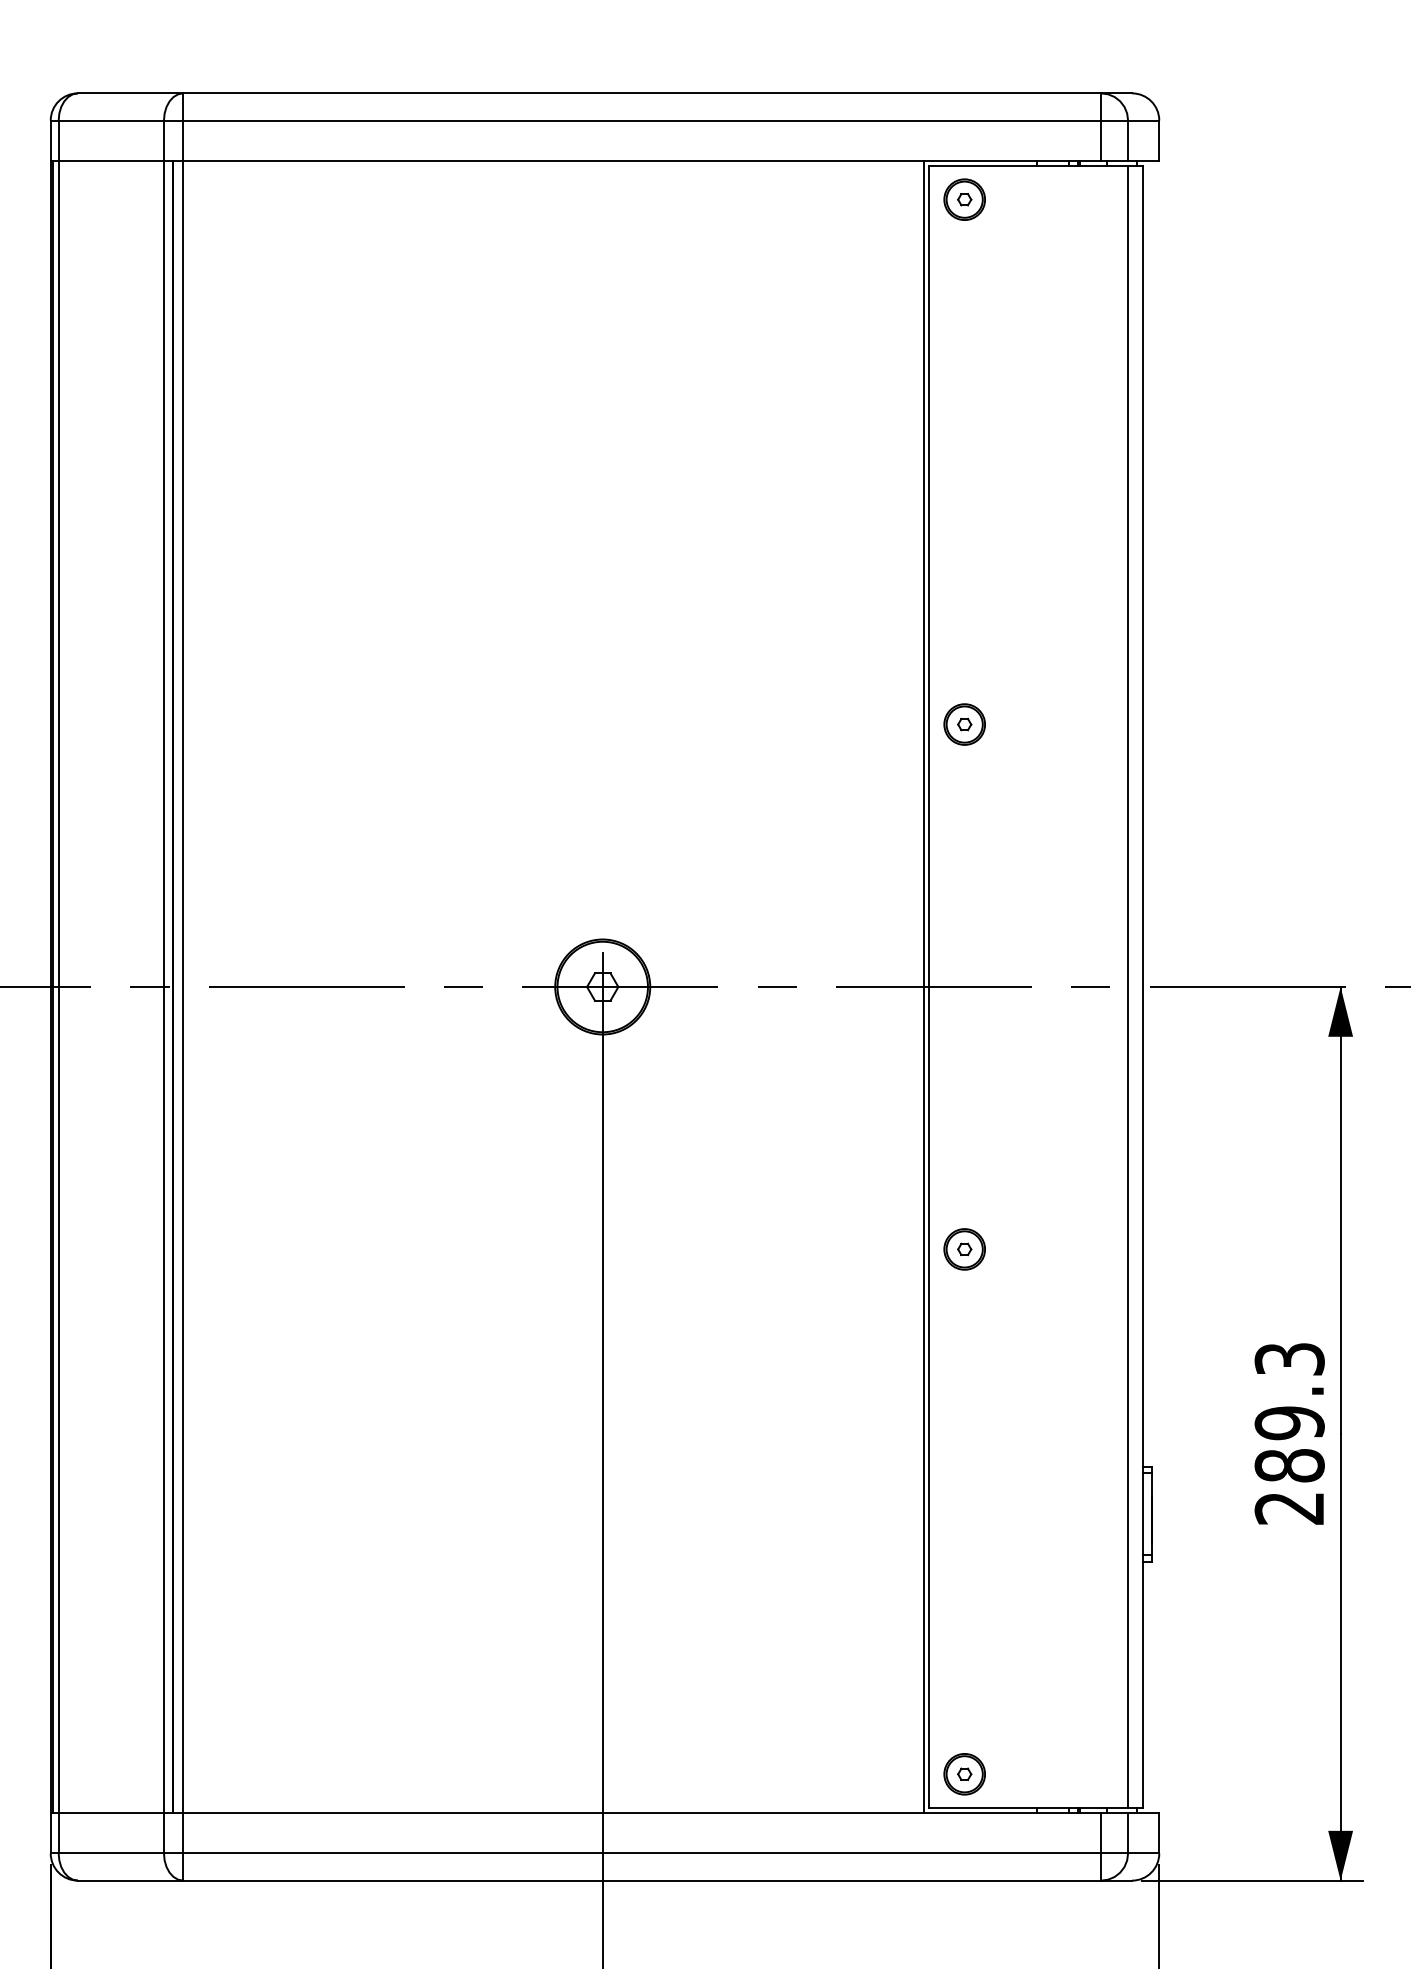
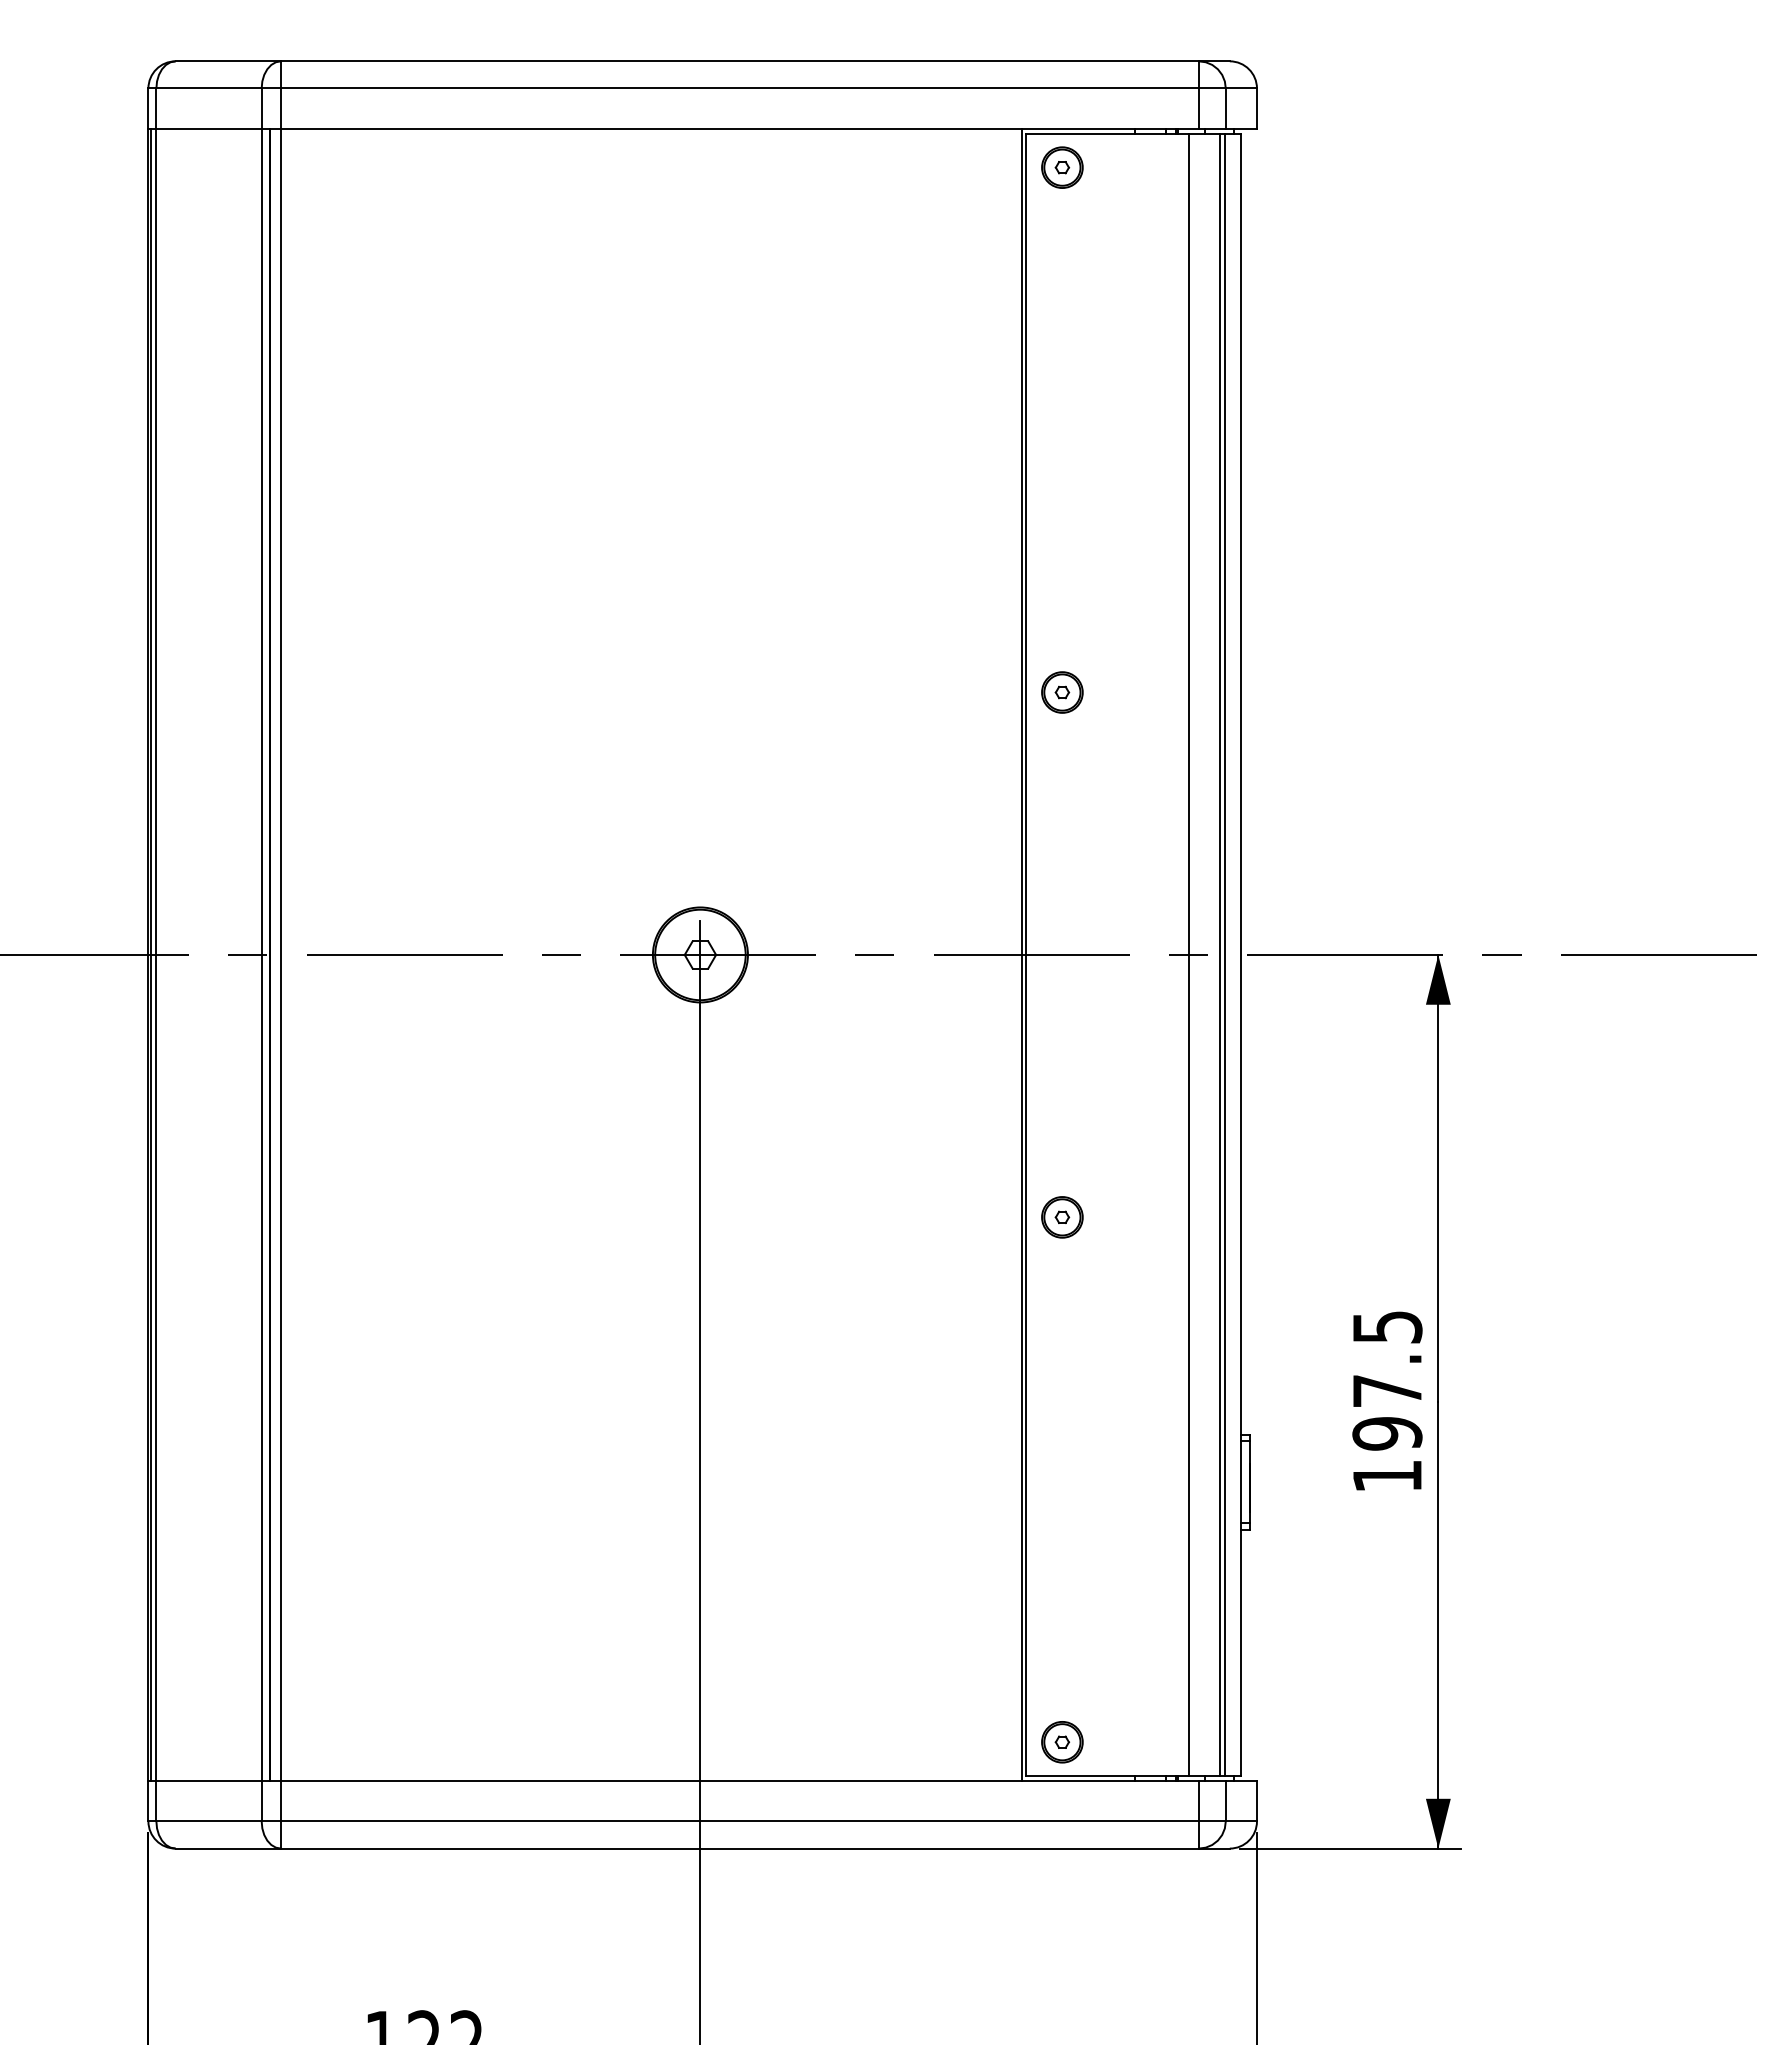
line: (1090, 986) -> (1188, 954), added
line: (1121, 986) -> (1219, 954), added
text: (1289, 1433) -> (1387, 1401), 289.3 -> 197.5

